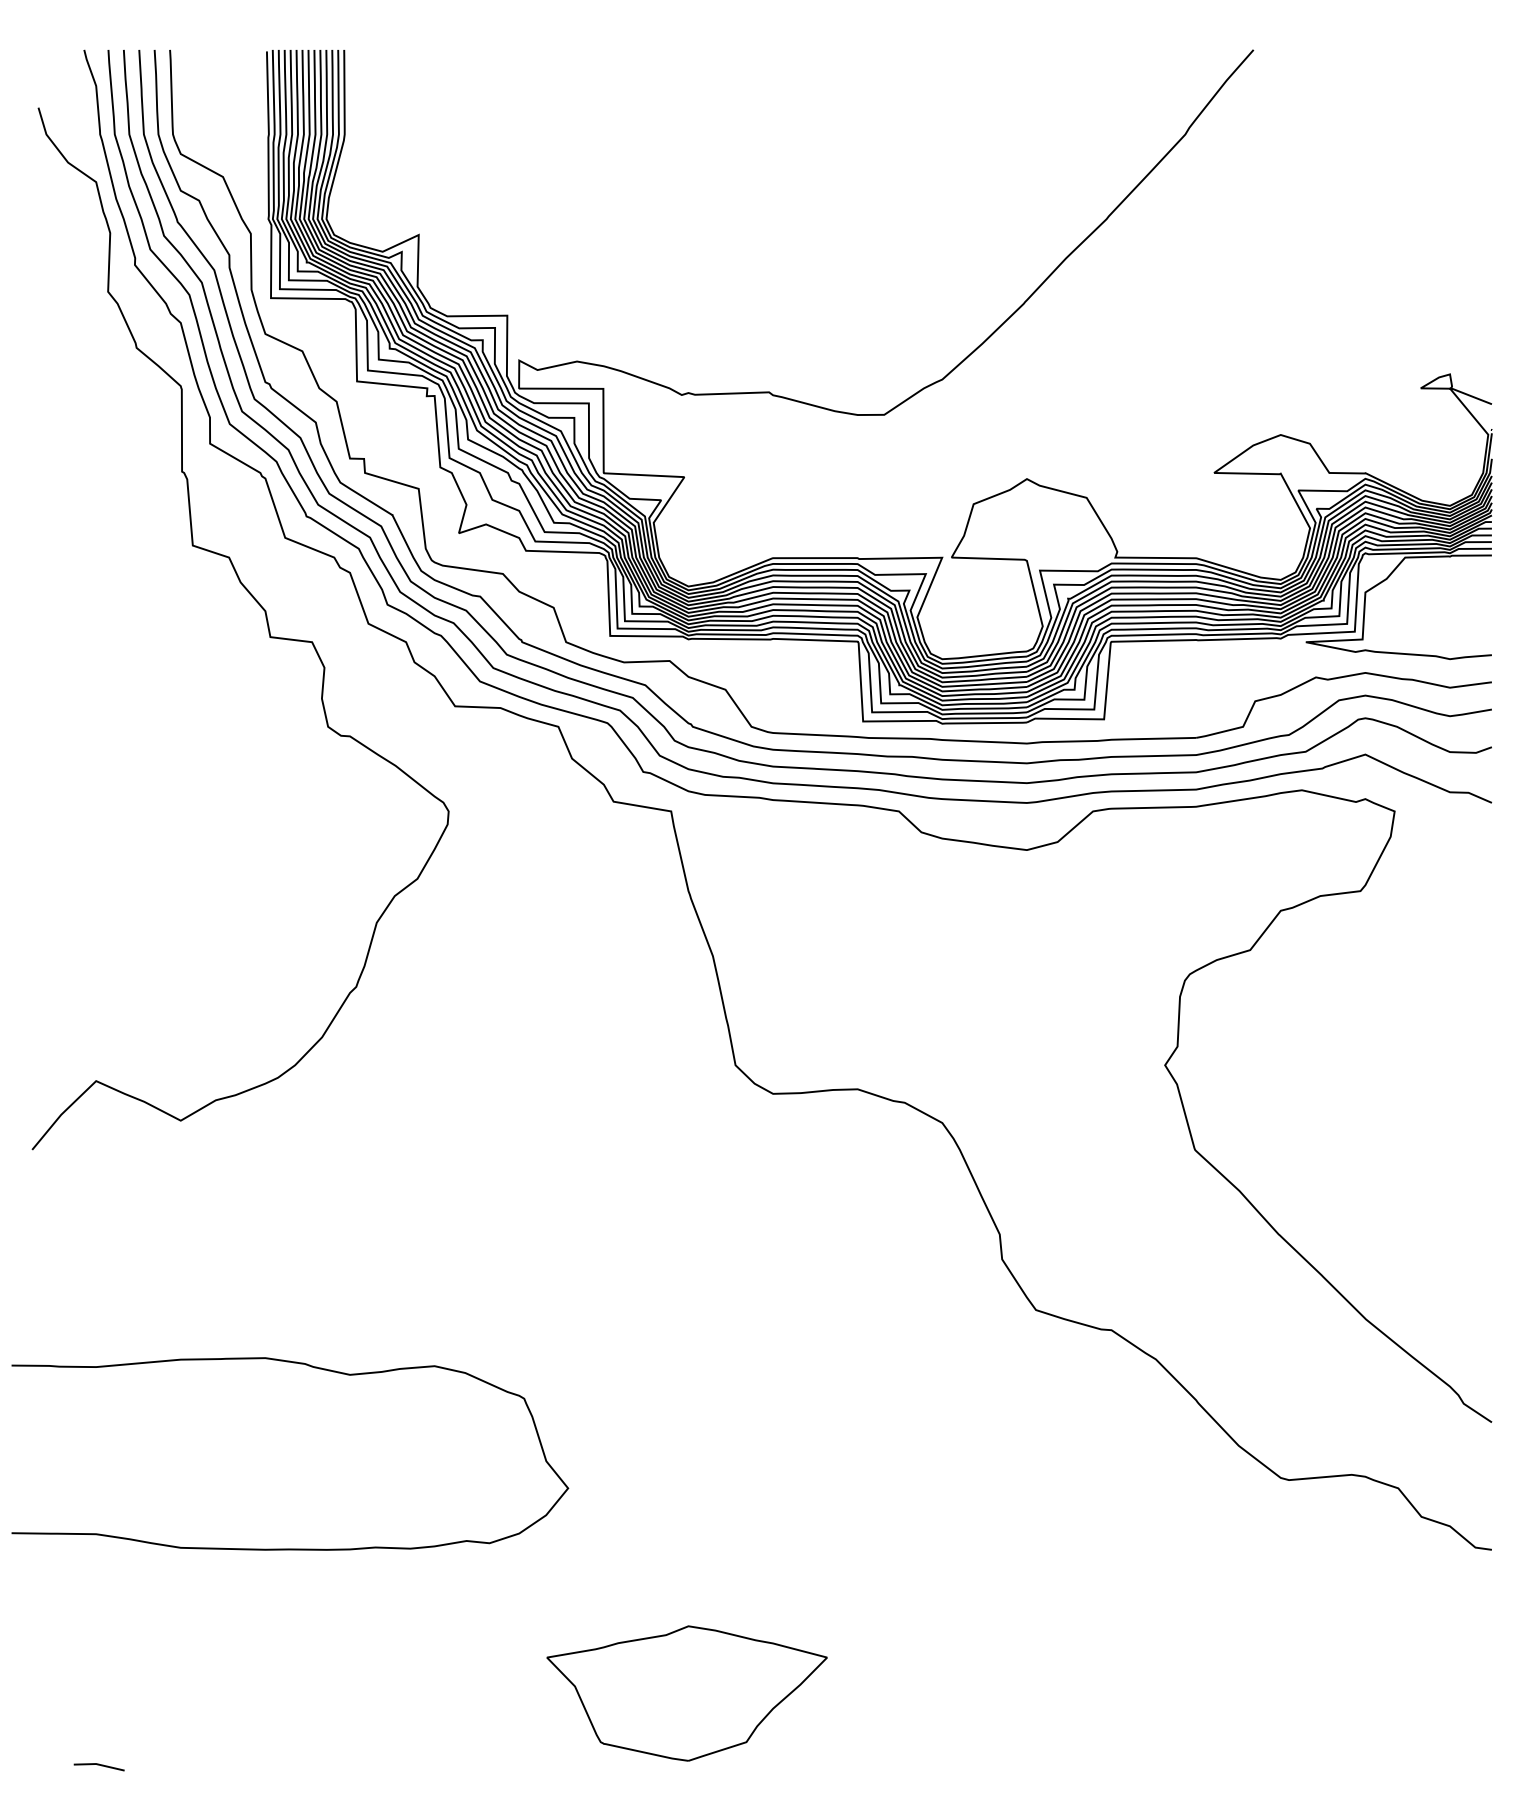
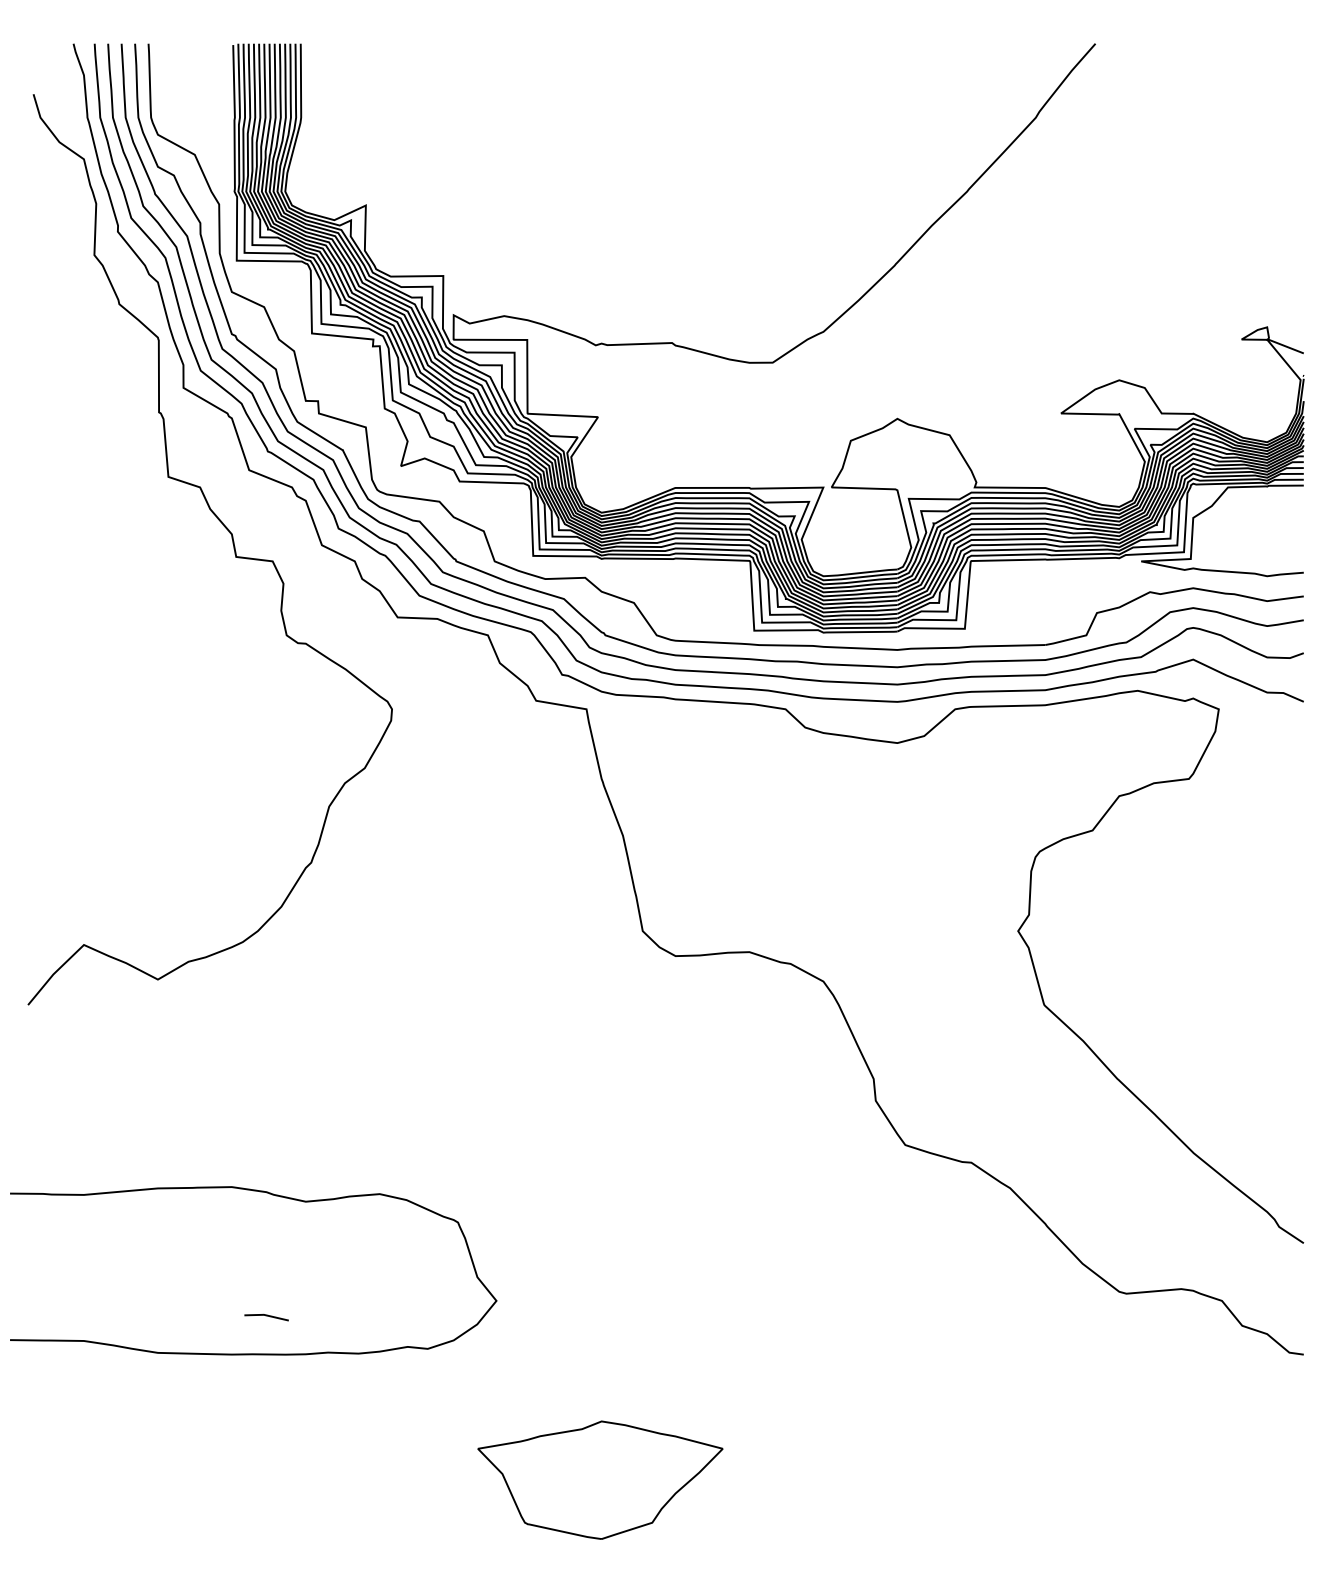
line: (99, 1765) -> (266, 1316), moved

